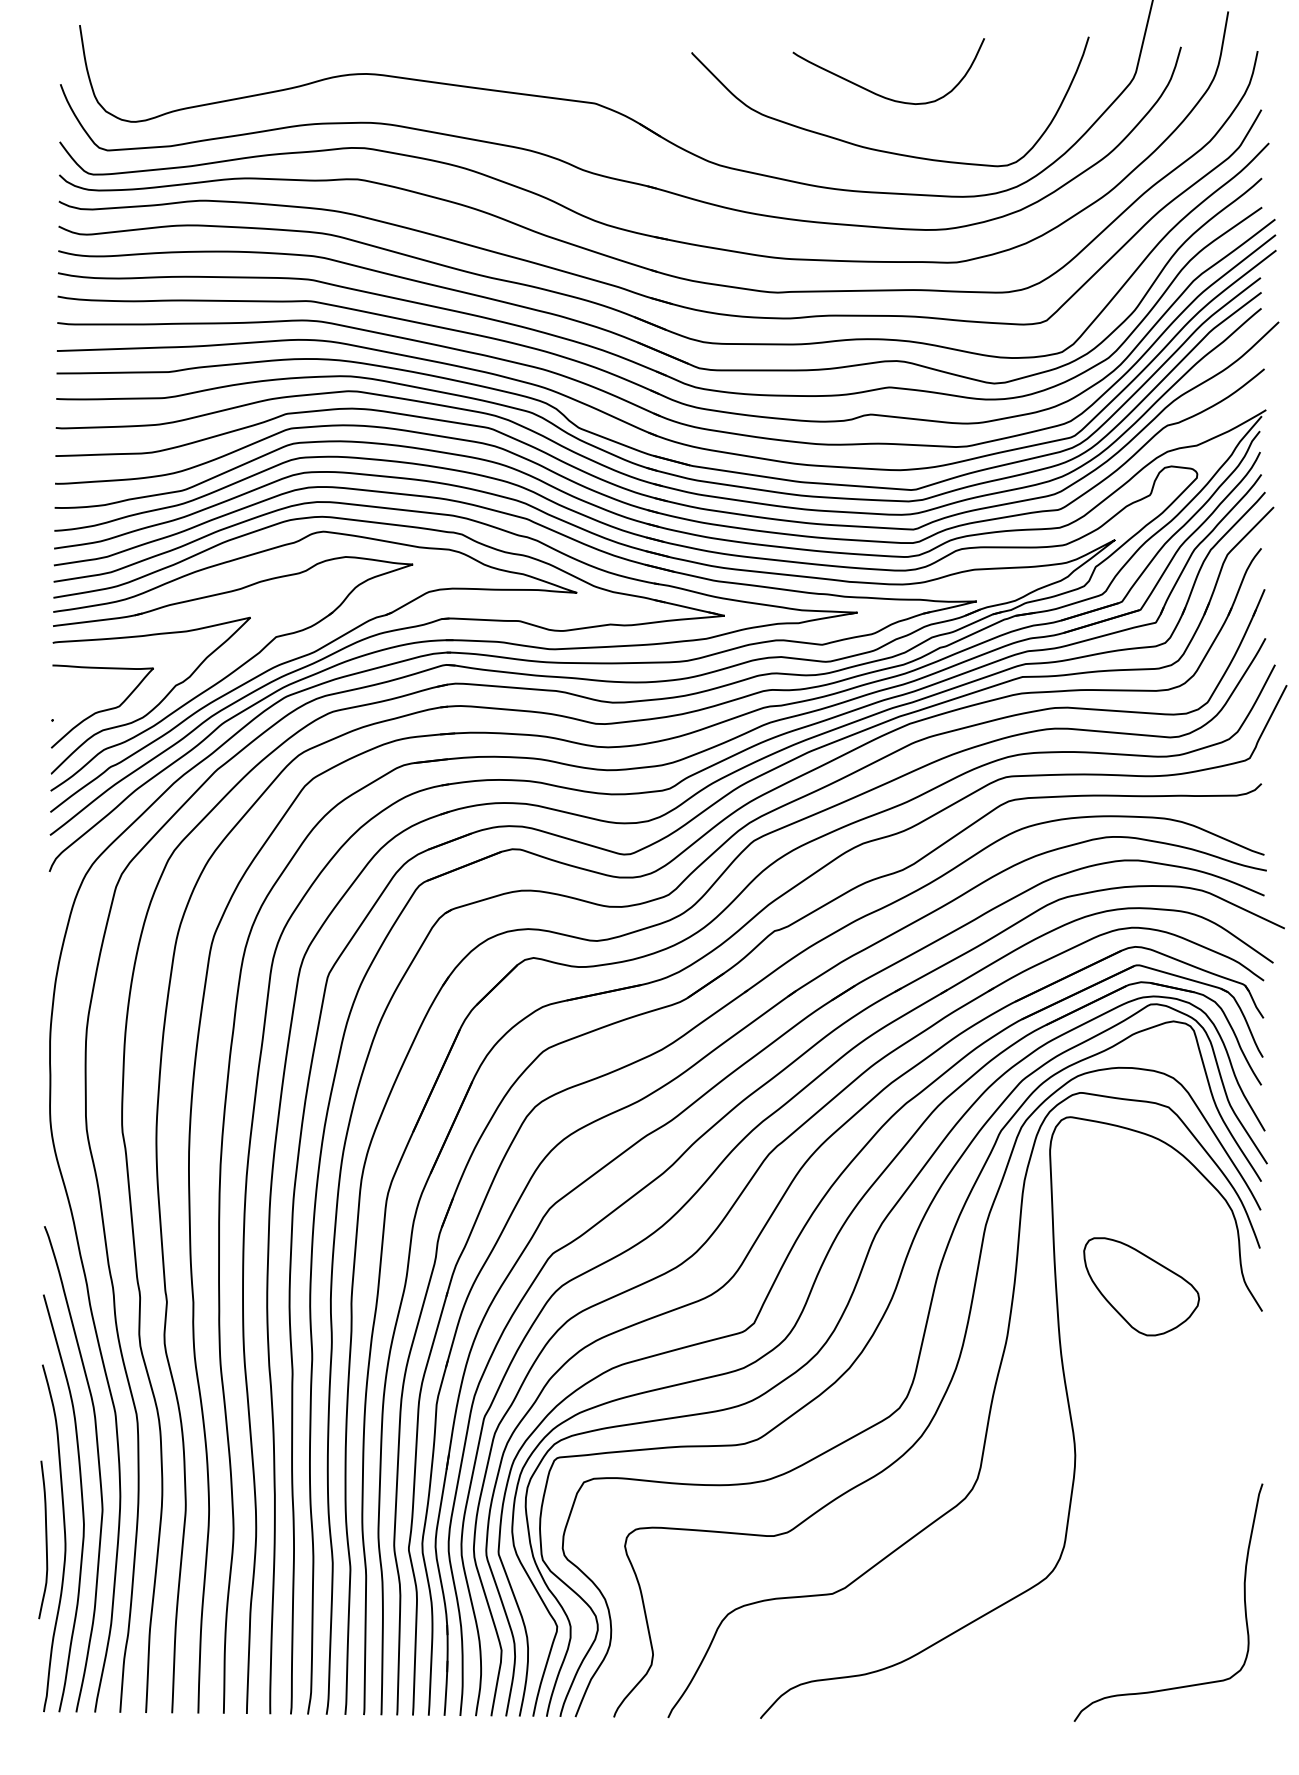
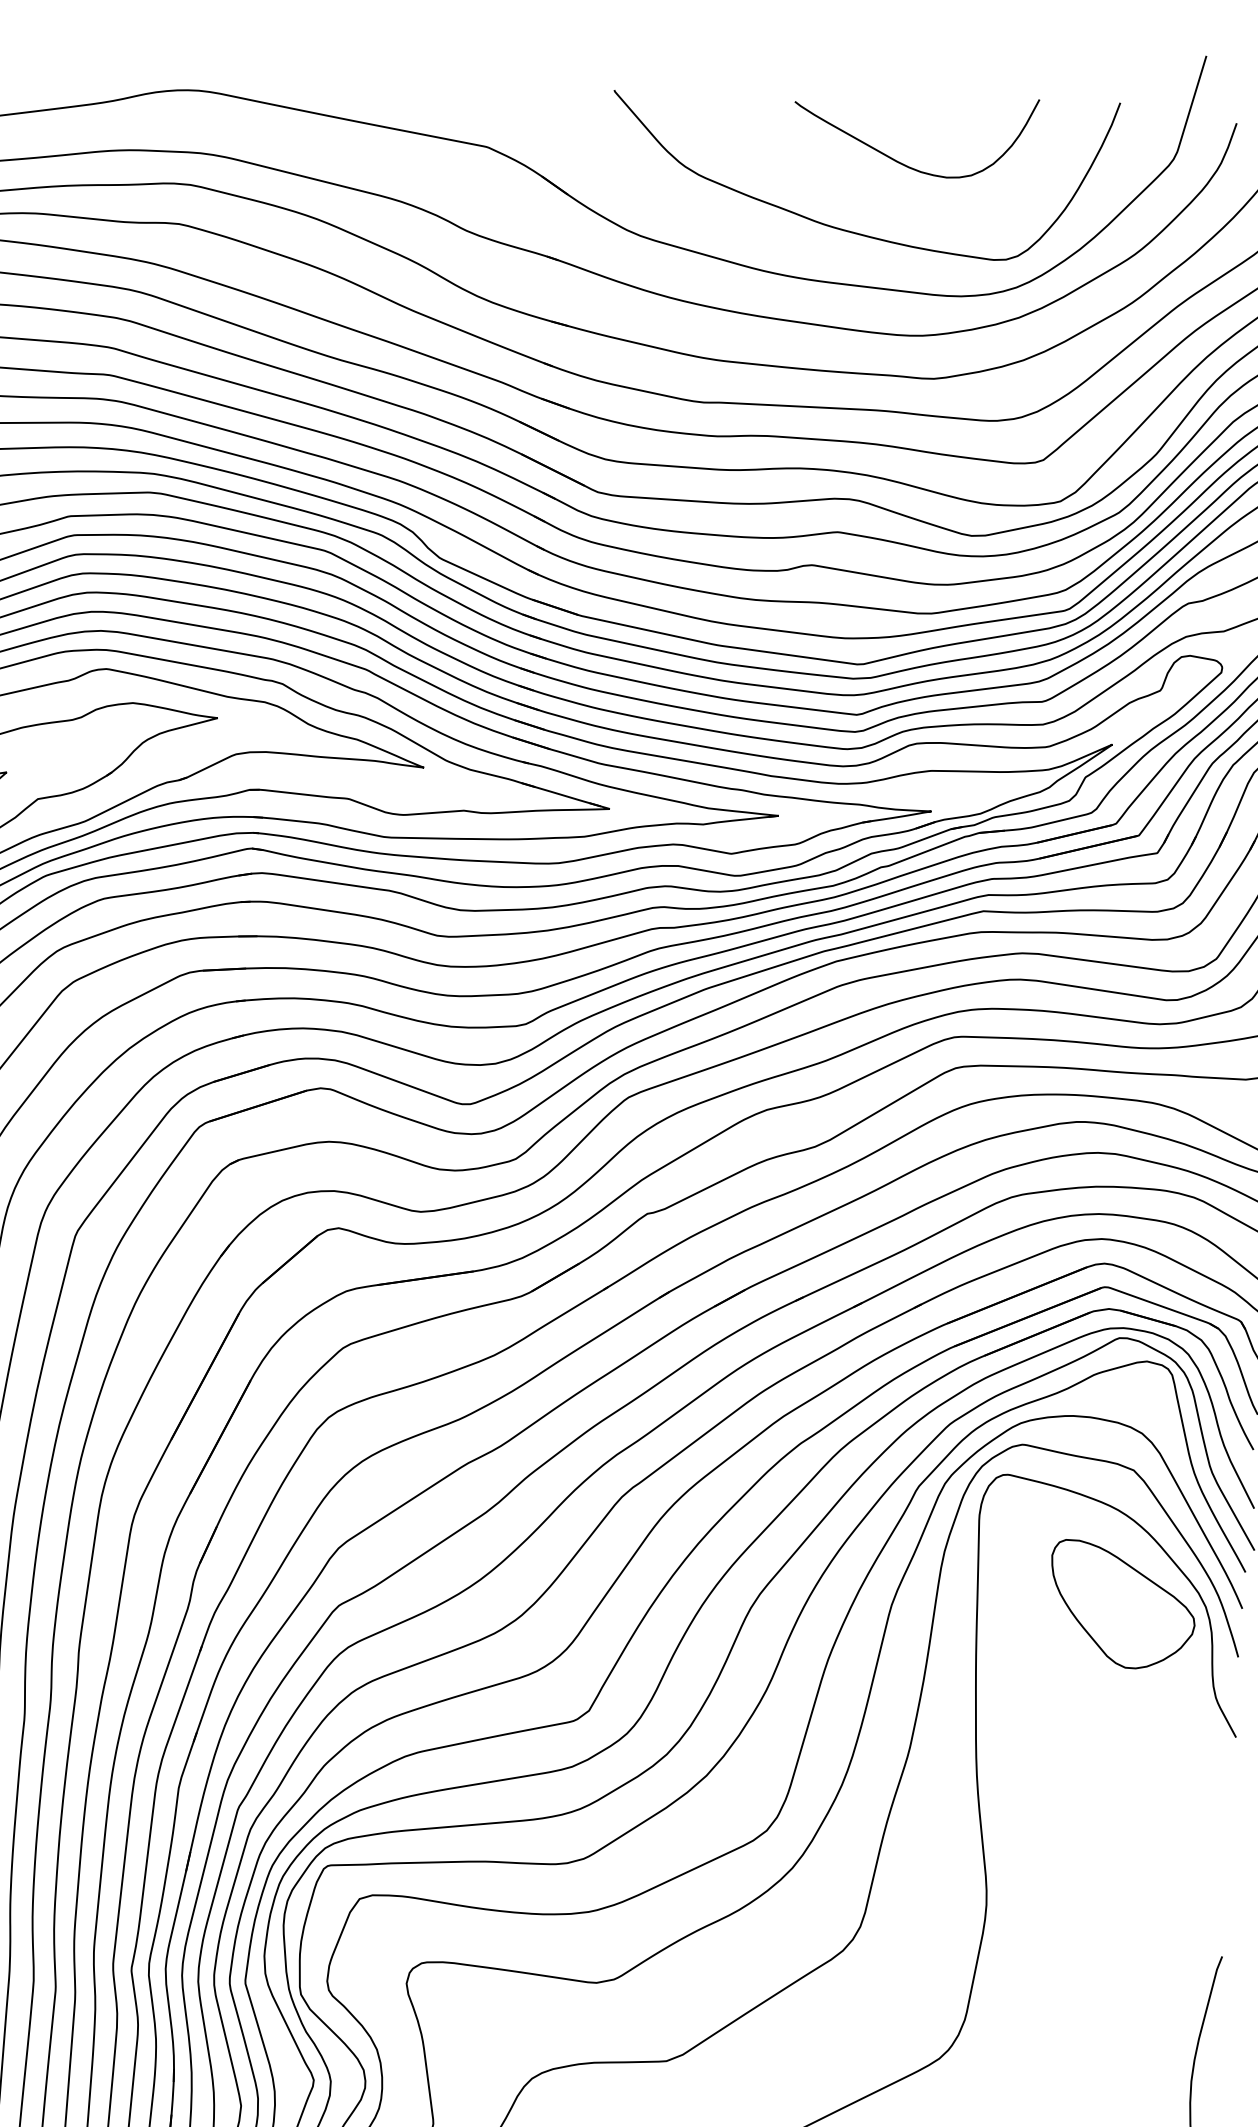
curve: (877, 93) -> (899, 160), moved
part: (1141, 1286) -> (1122, 1605), moved

